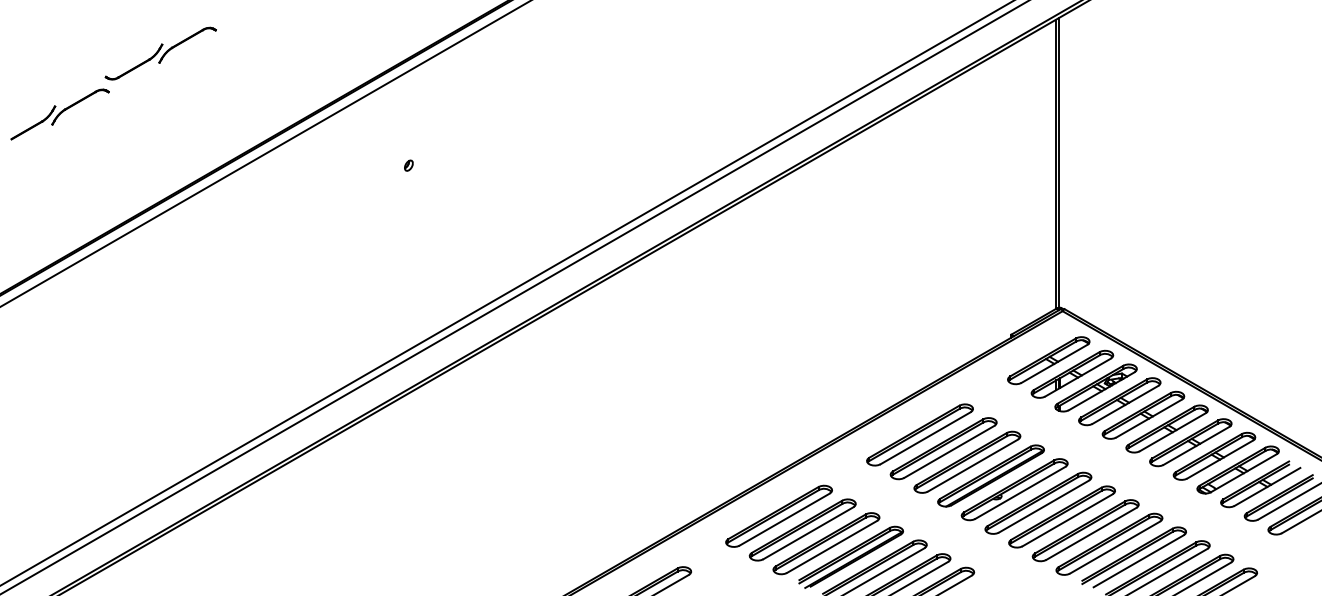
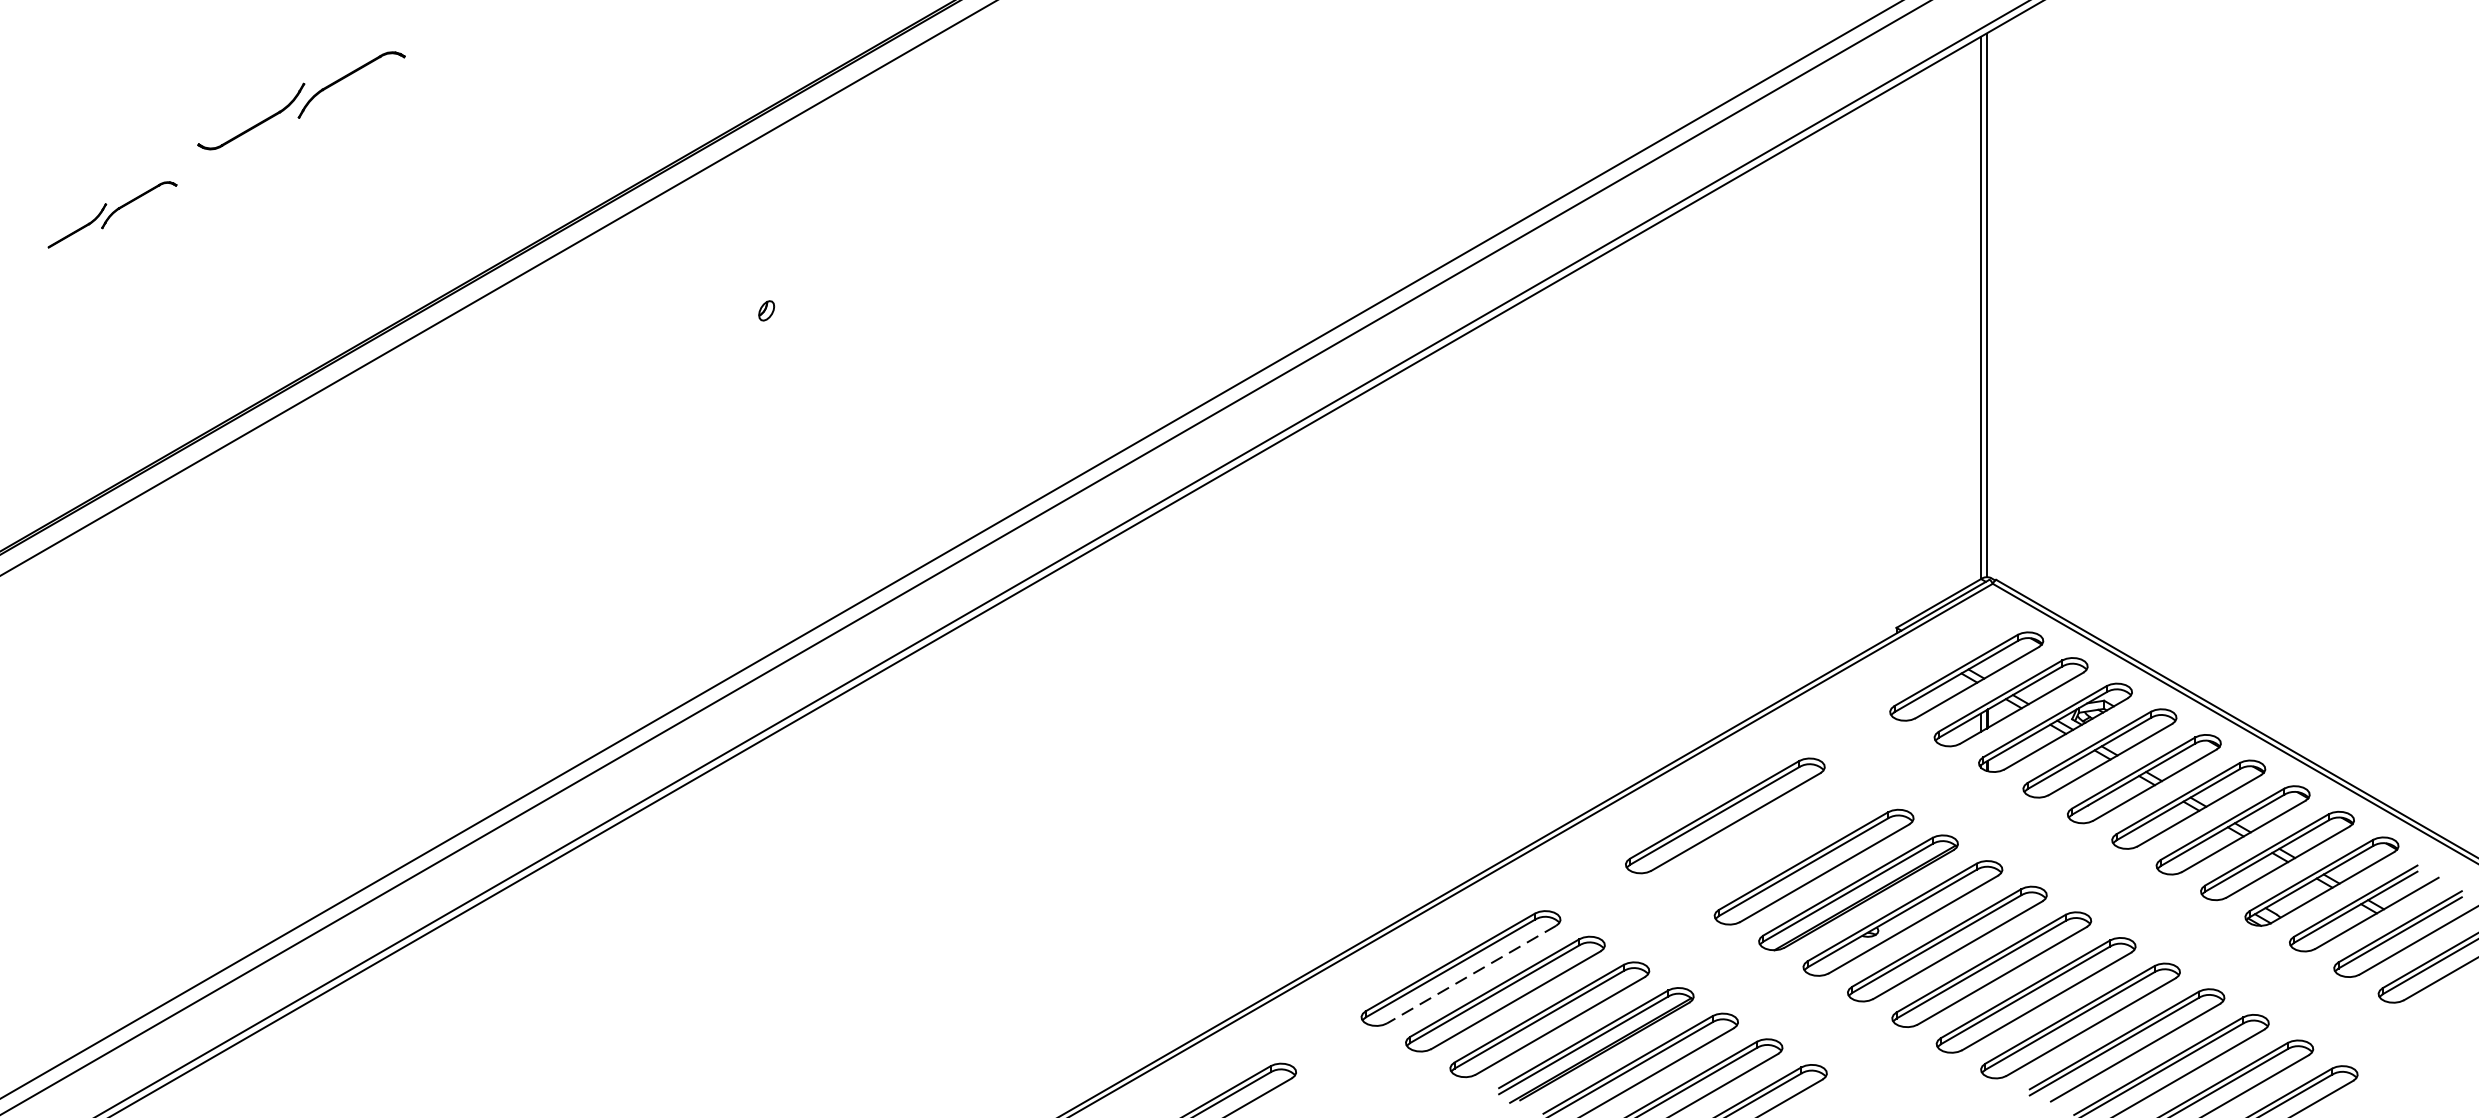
part: (59, 114) -> (111, 214), size x0.7
part: (943, 448) -> (1769, 841), removed
line: (784, 519) -> (1471, 974), solid -> dashed

